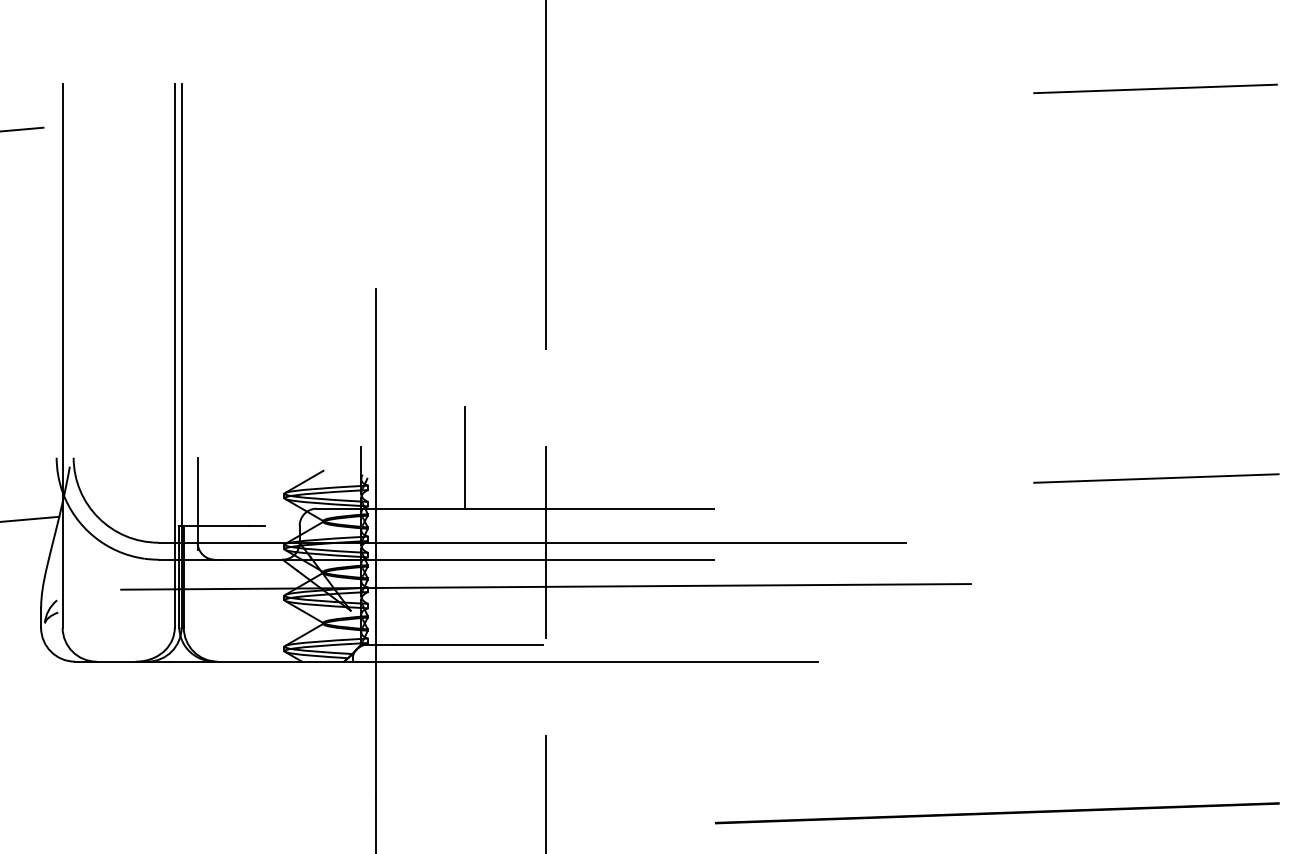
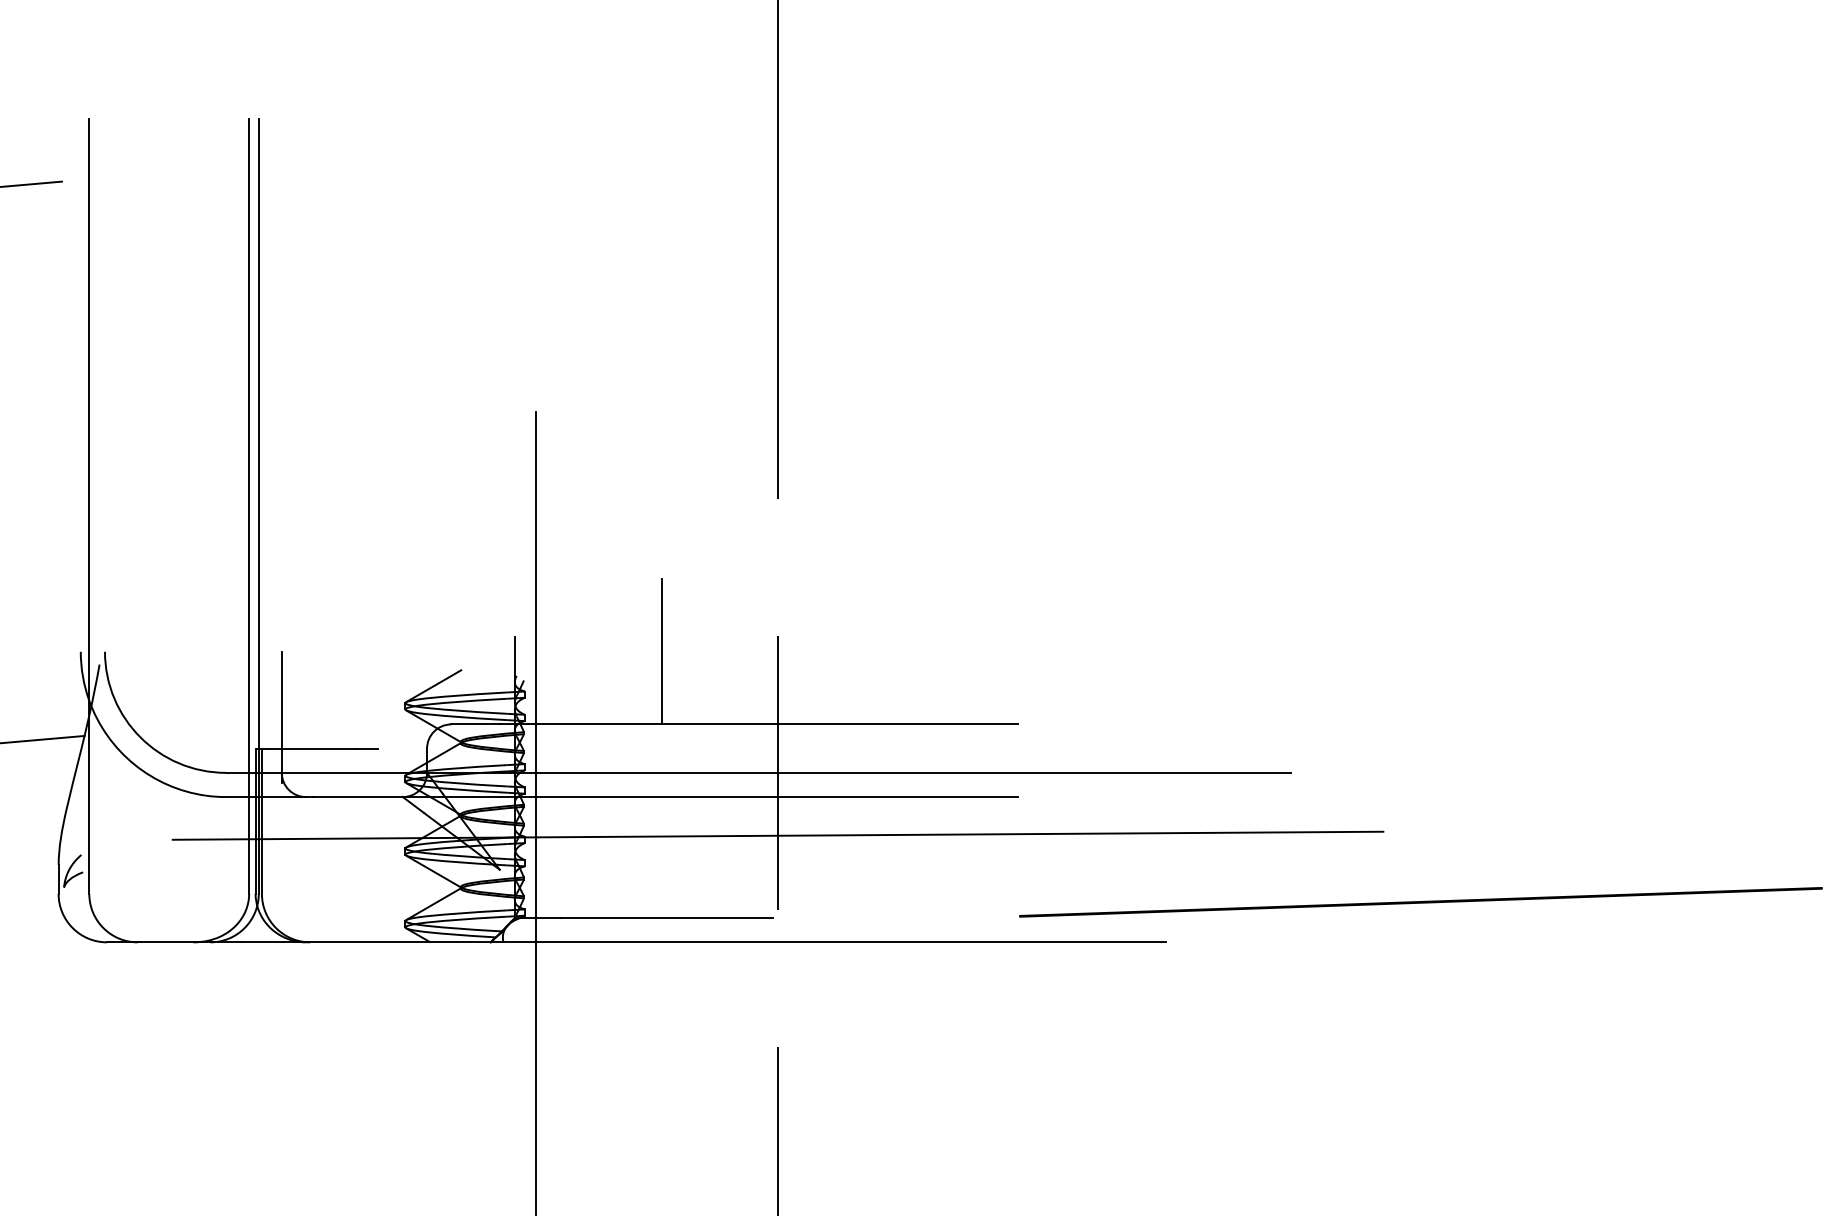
line: (1155, 89) -> (1646, 126), removed
line: (1156, 478) -> (1647, 681), removed
line: (997, 813) -> (1420, 902), moved

